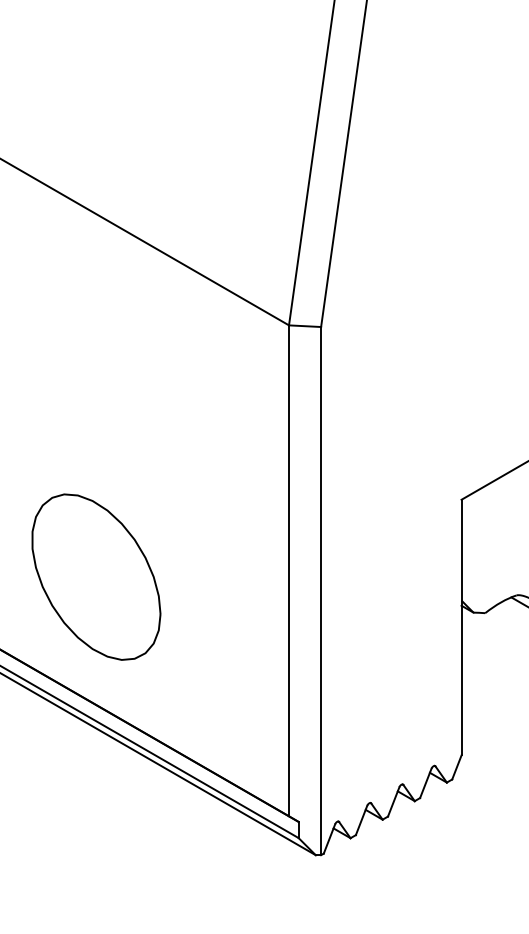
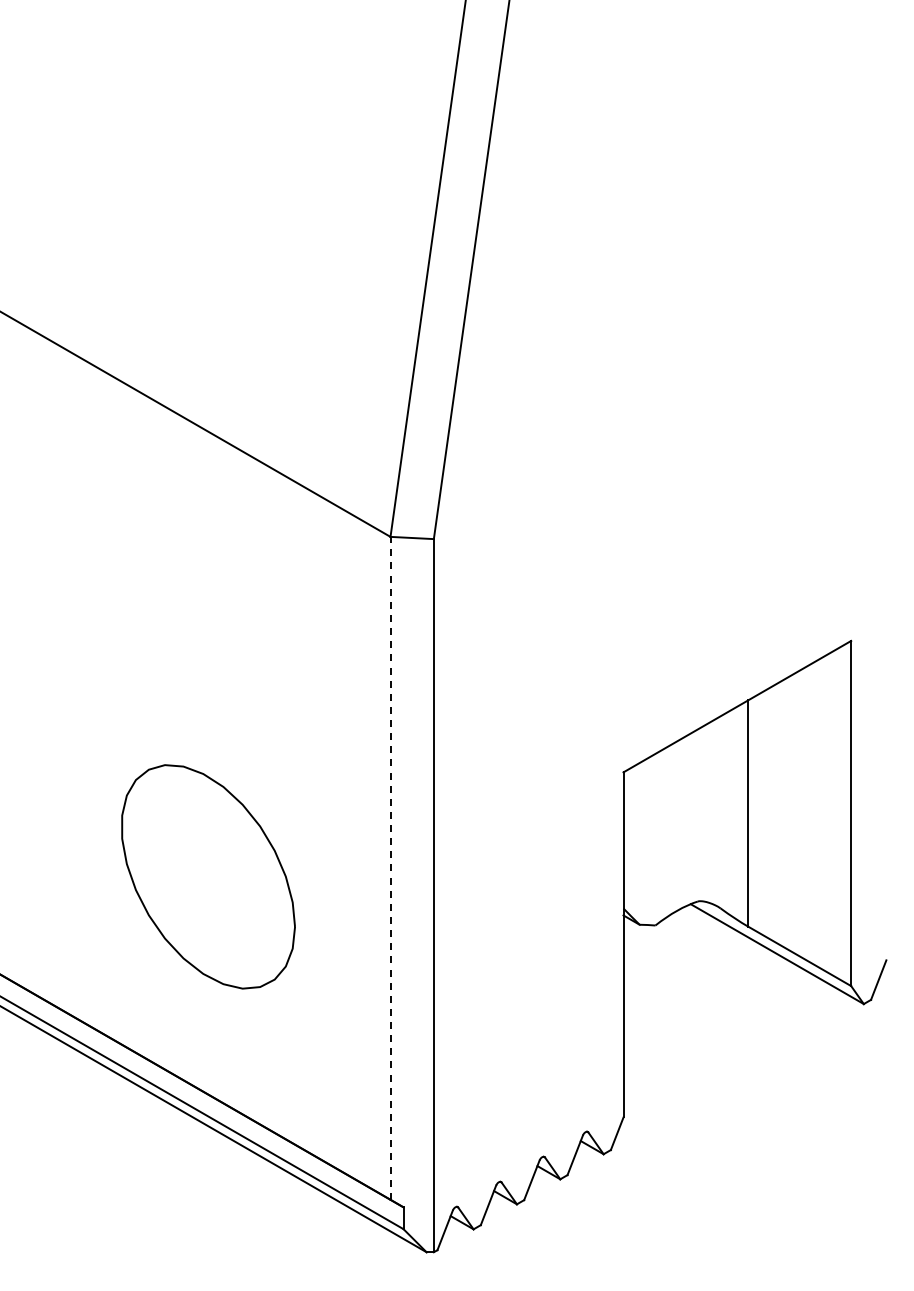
line: (289, 570) -> (390, 867), solid -> dashed
part: (96, 576) -> (208, 876), moved

